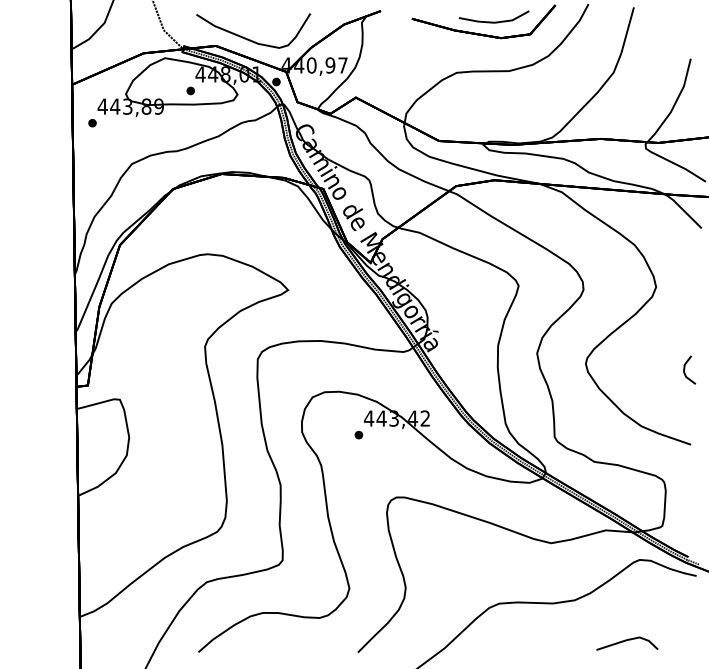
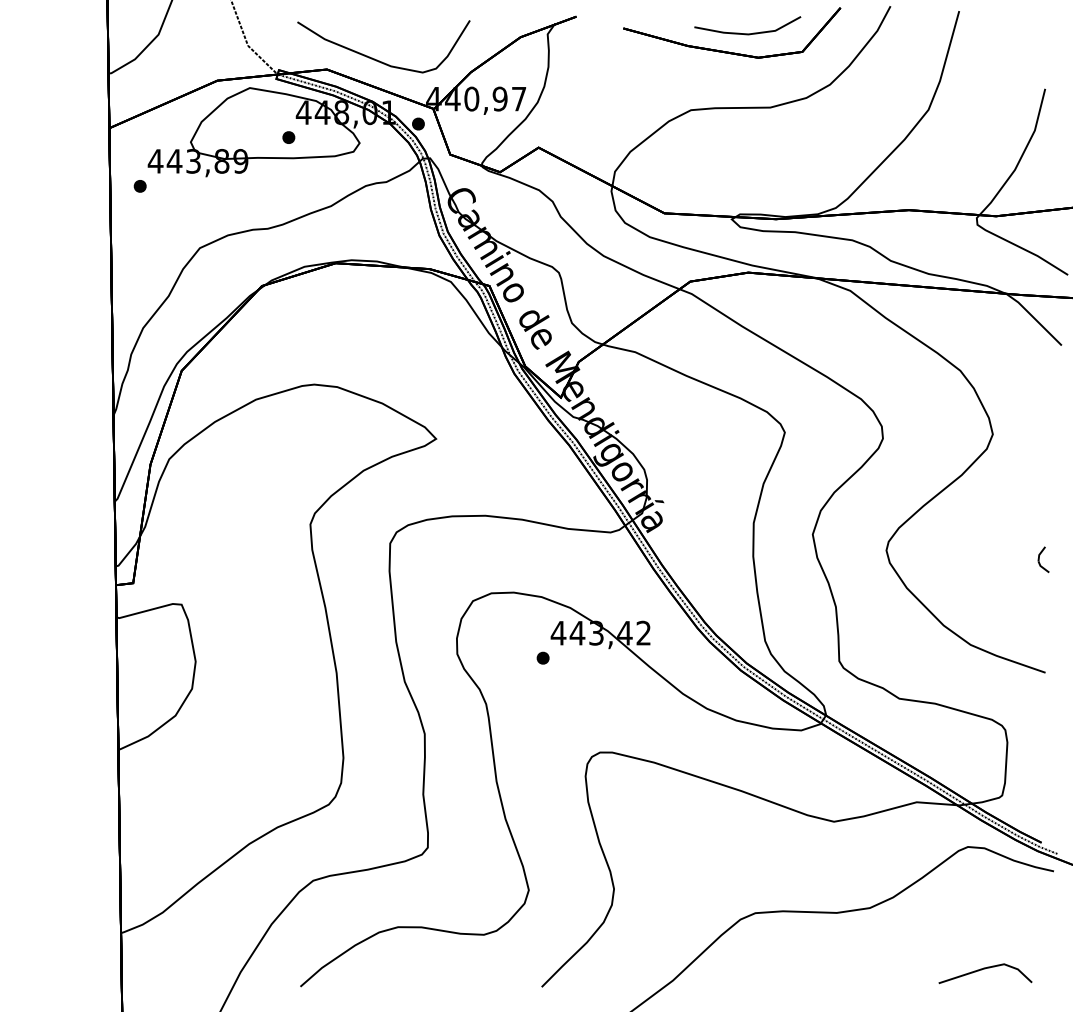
part: (689, 369) -> (1043, 558), size x0.6
line: (626, 641) -> (984, 970), moved

